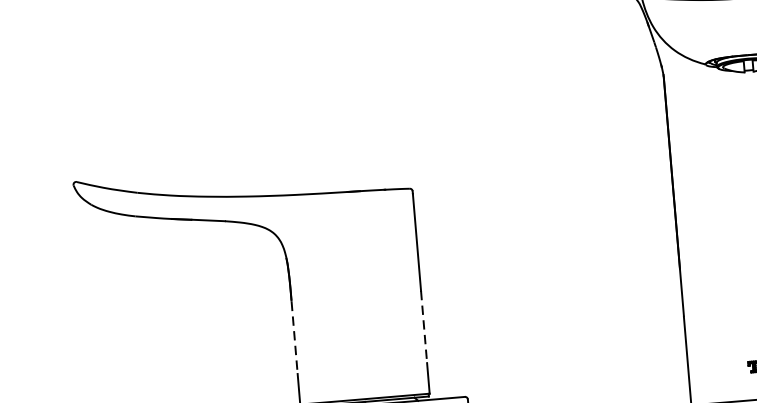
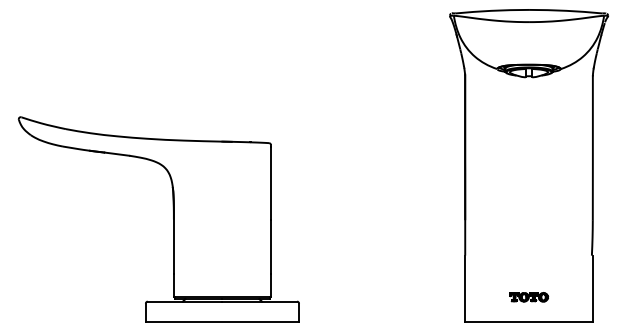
line: (424, 327) -> (271, 247), dashed -> solid
line: (294, 338) -> (173, 247), dashed -> solid

